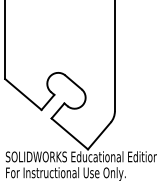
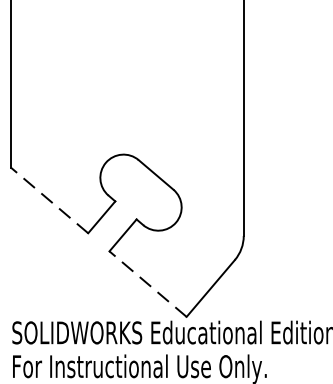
line: (23, 94) -> (49, 200), solid -> dashed
line: (69, 133) -> (147, 283), solid -> dashed

